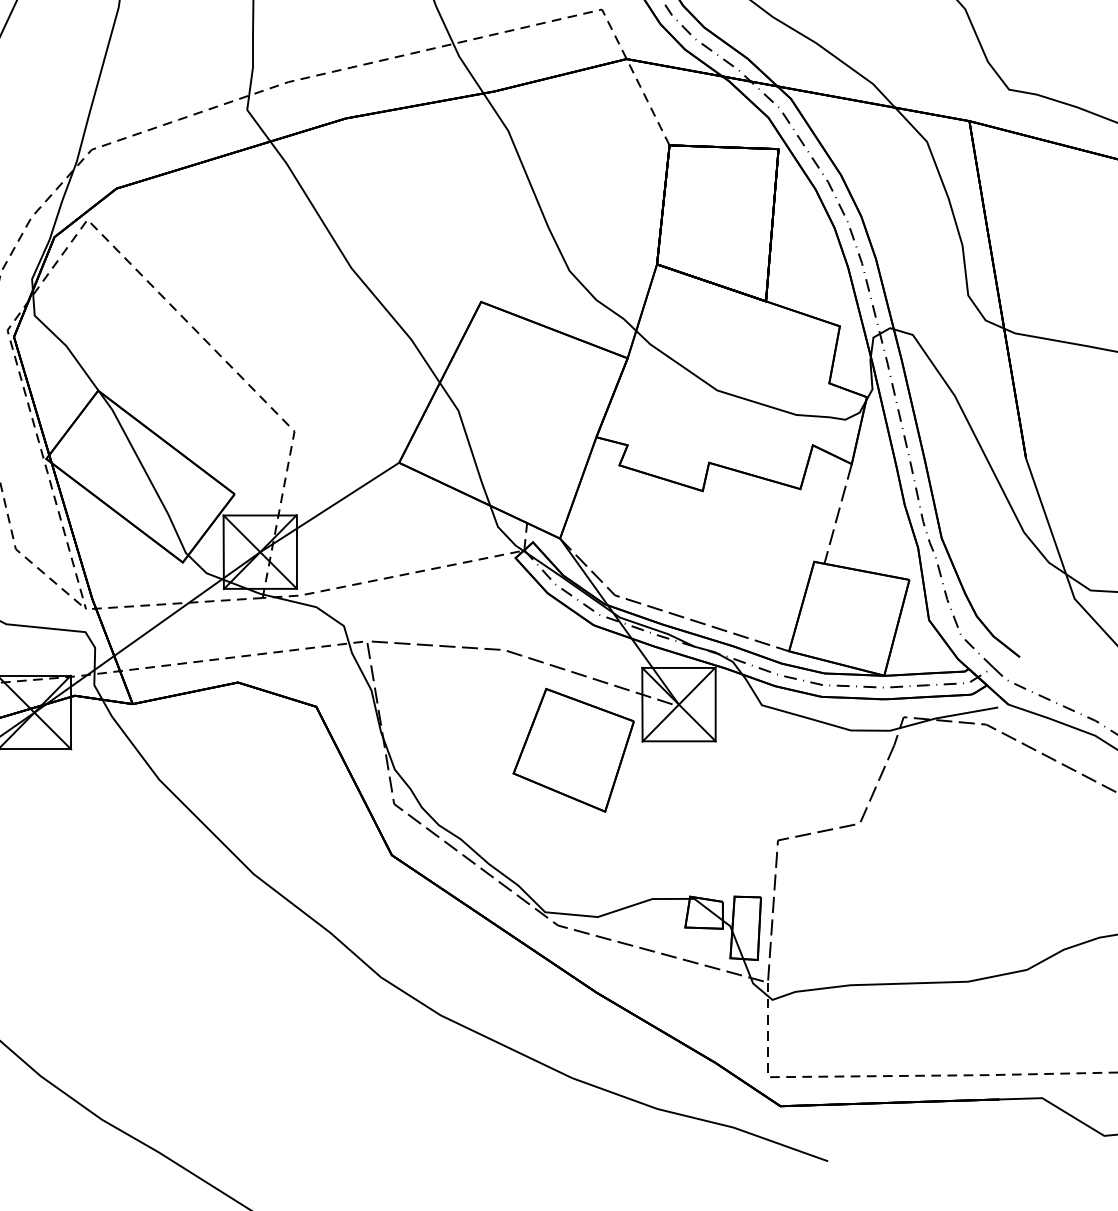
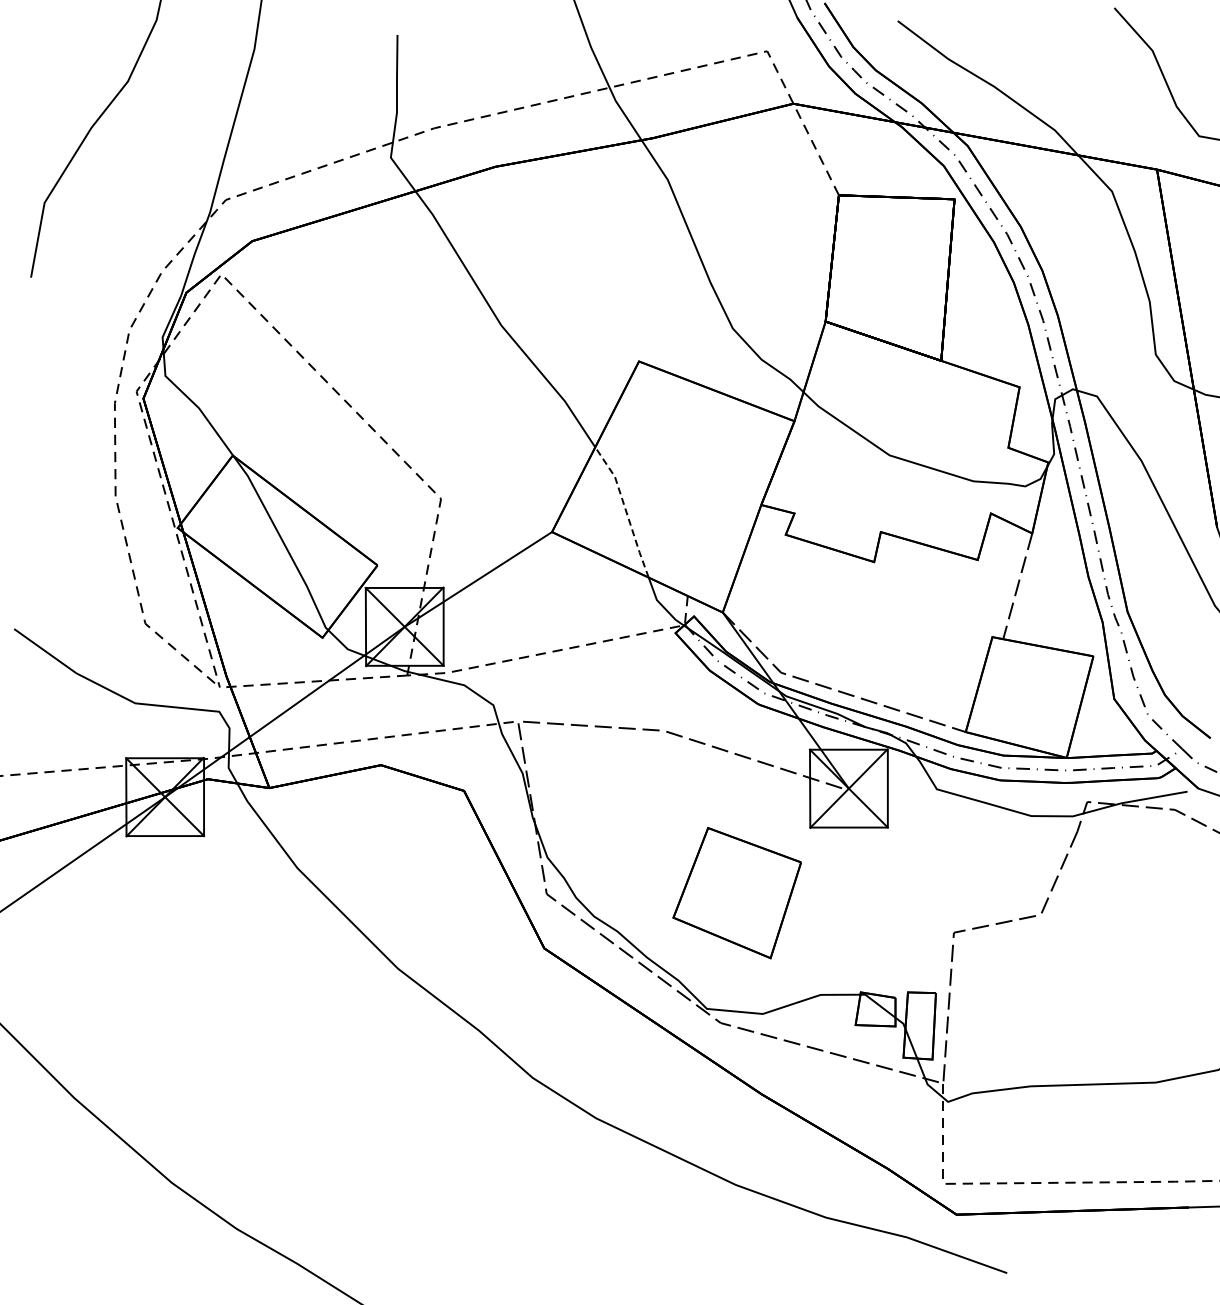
line: (468, 441) -> (625, 509), solid -> dashed
part: (573, 750) -> (736, 893), moved

